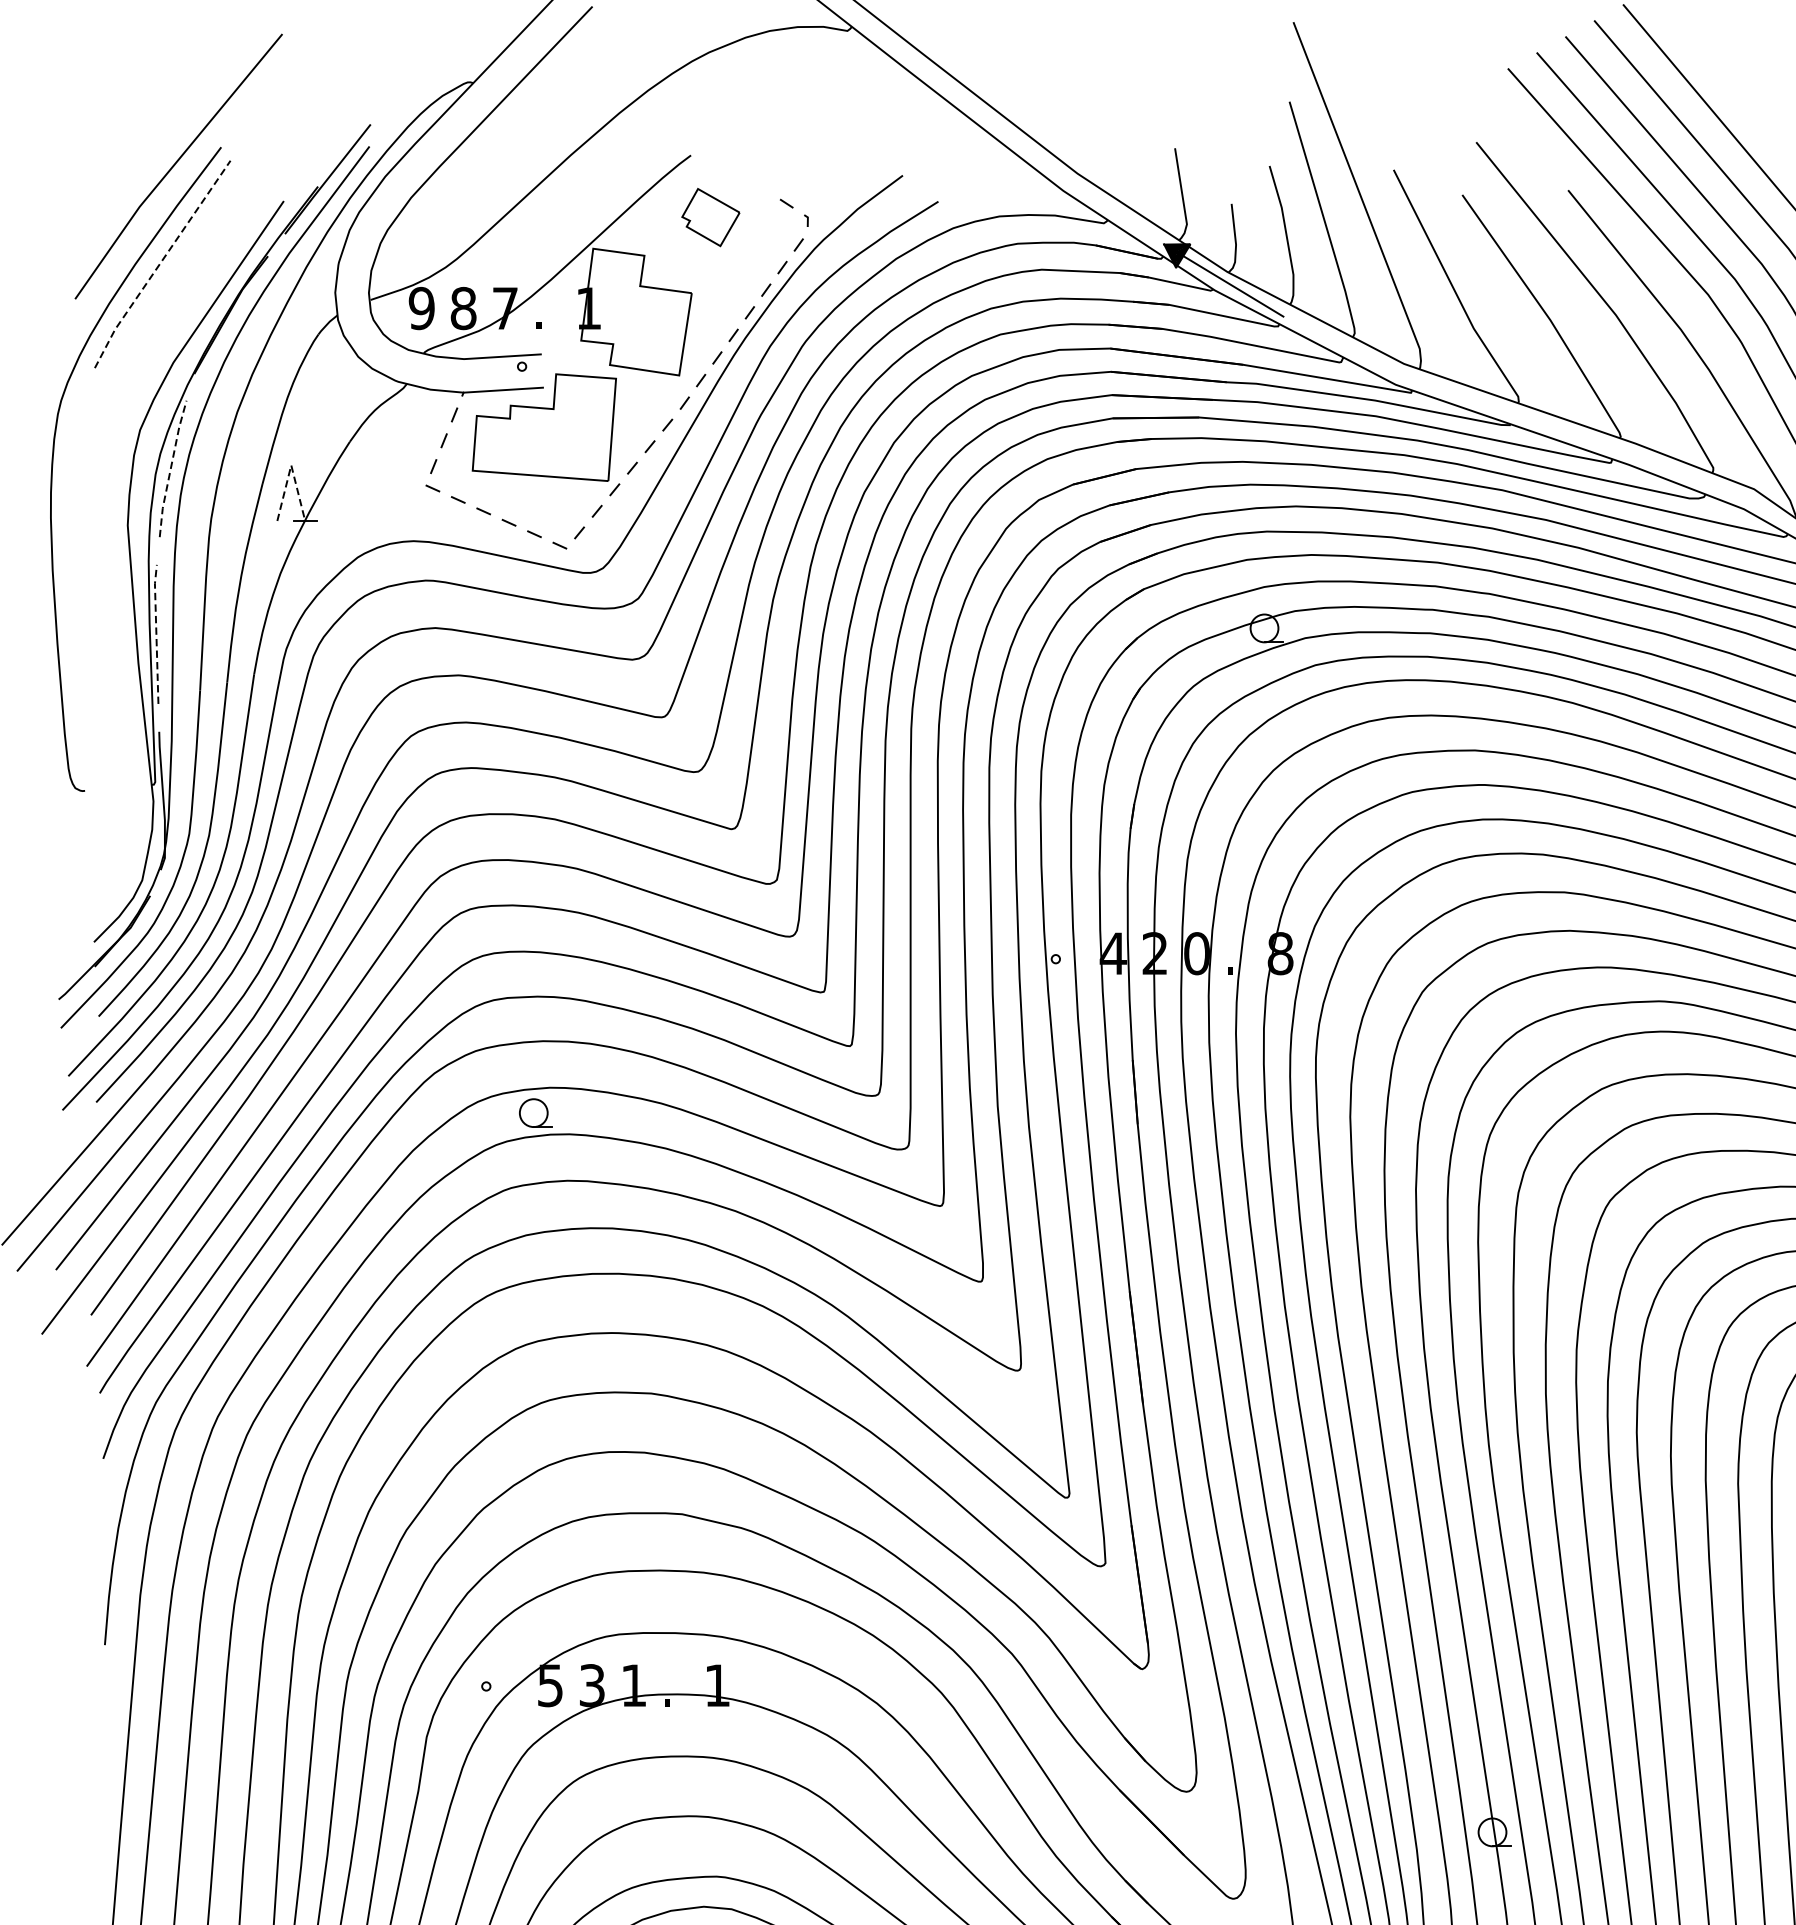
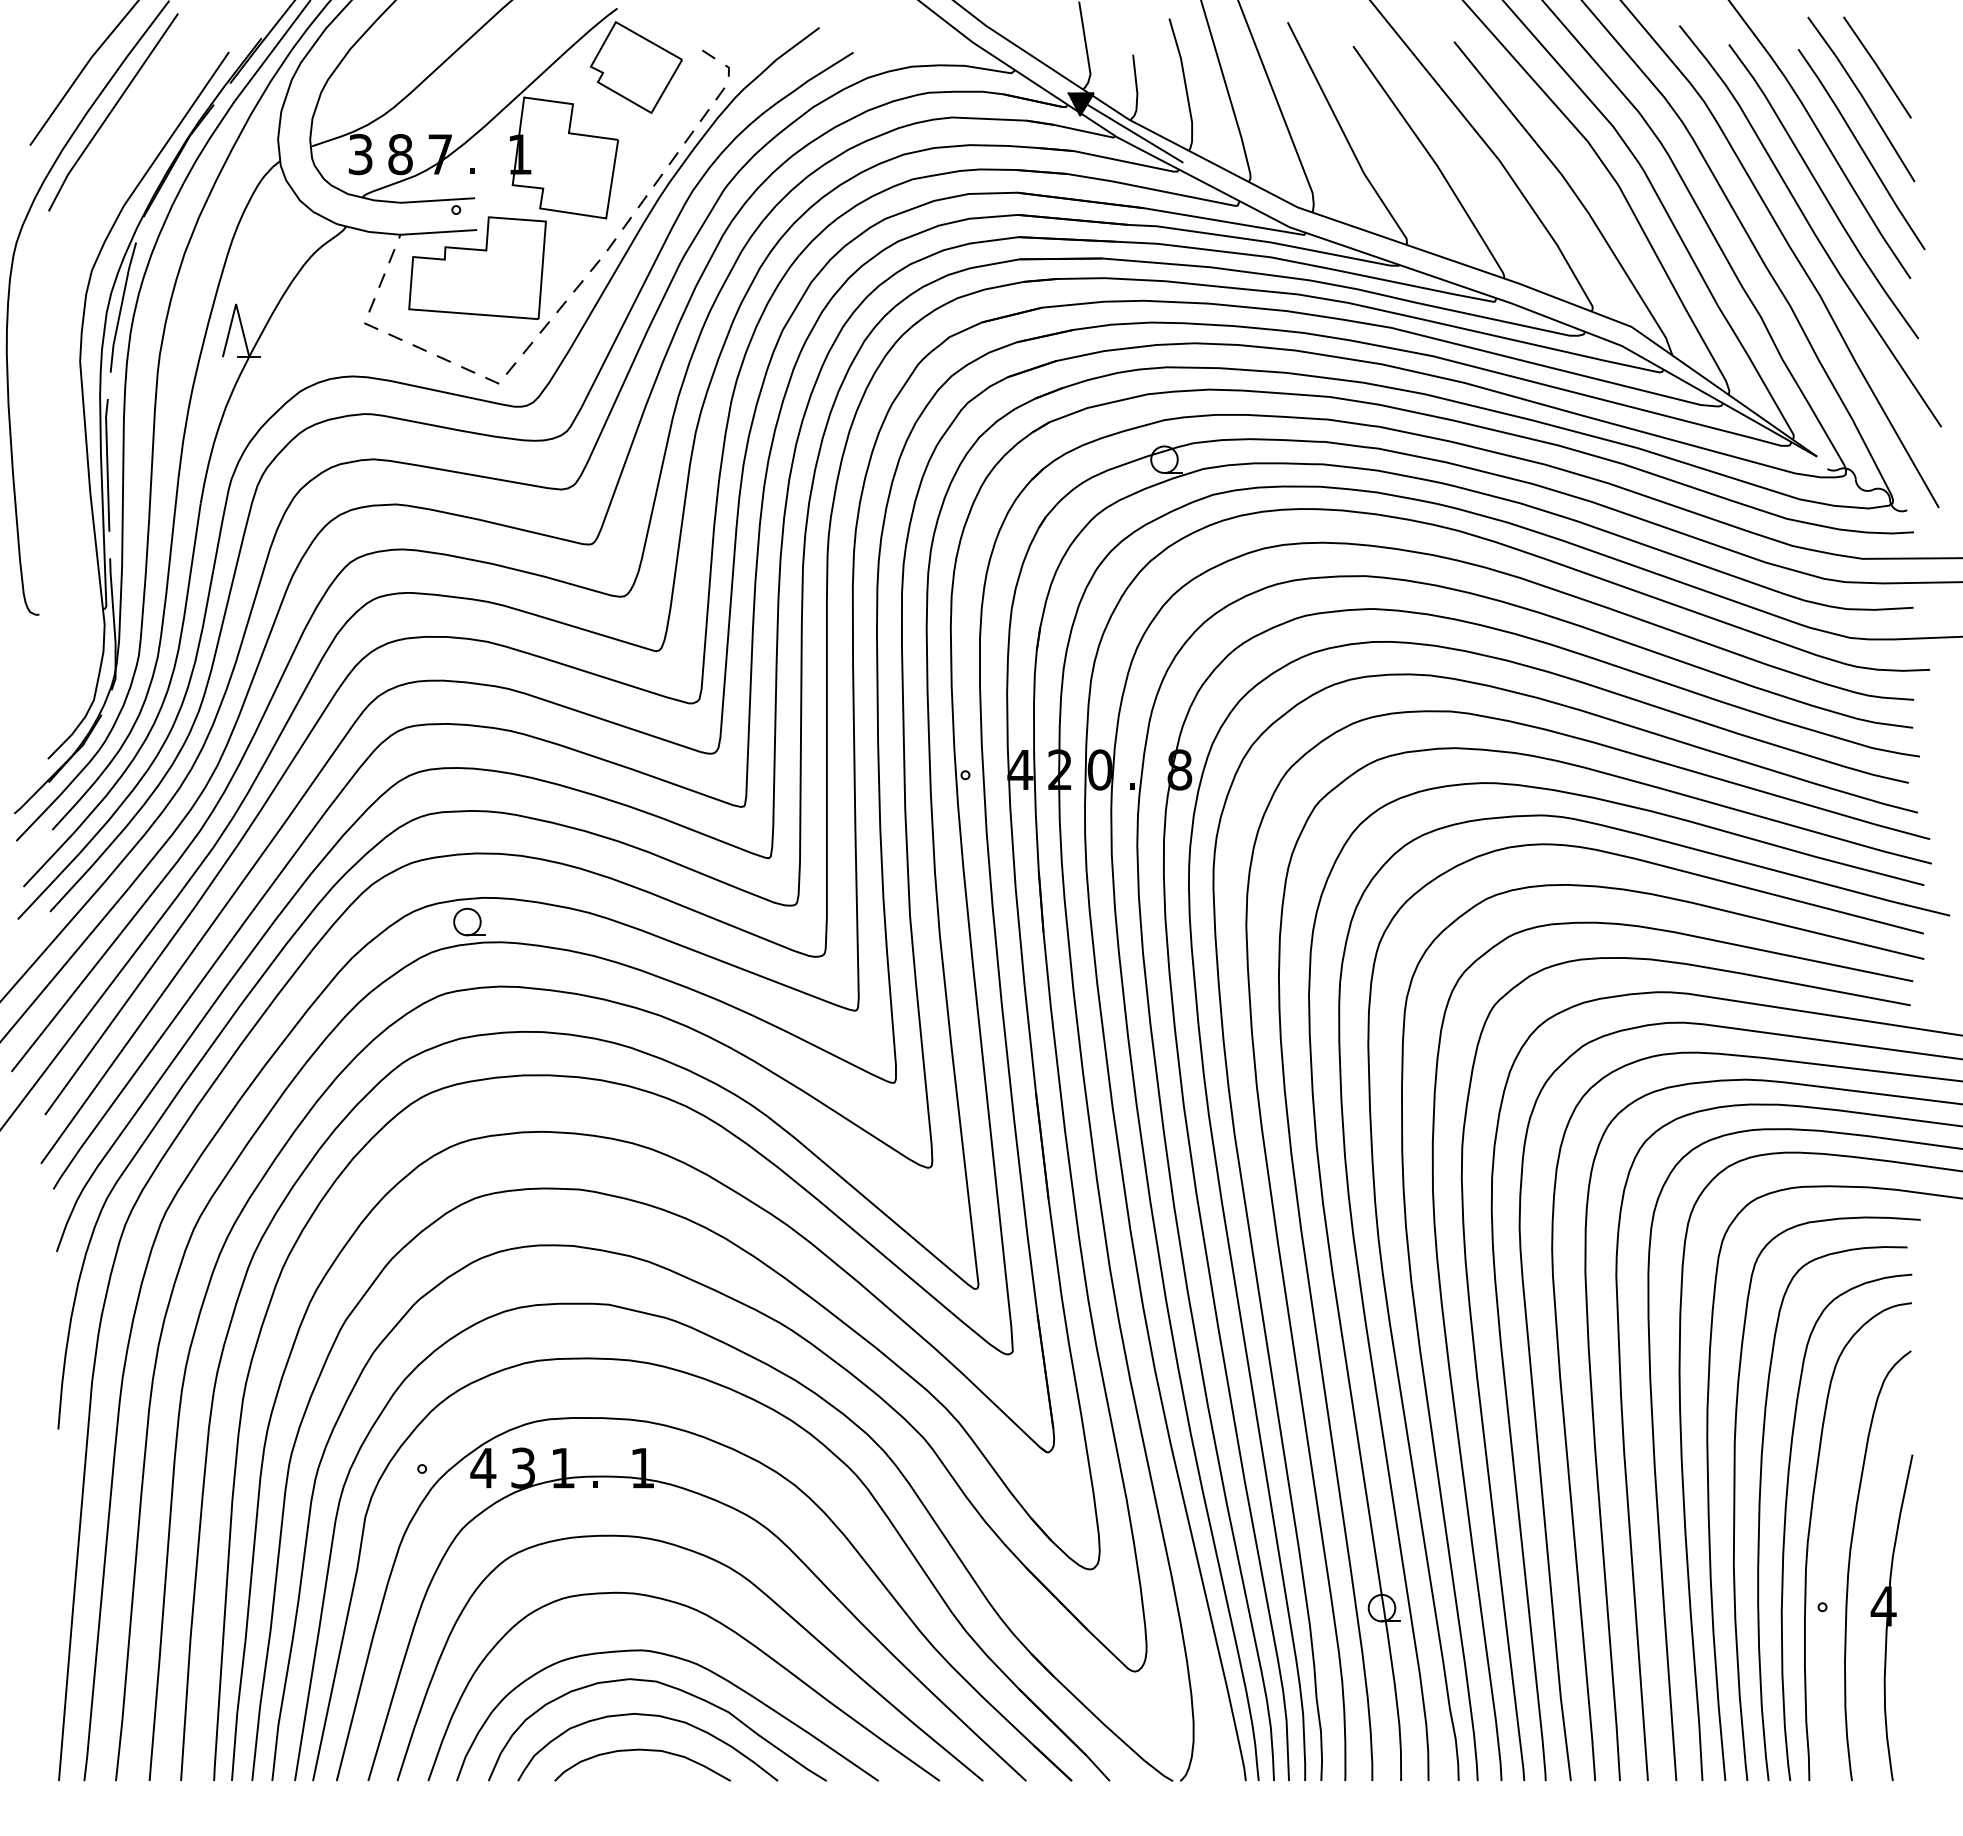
part: (711, 217) -> (636, 67), size x1.67
line: (160, 263) -> (111, 111), dashed -> solid
text: (421, 308) -> (360, 154), 9 -> 3
line: (291, 465) -> (236, 304), dashed -> solid
line: (171, 468) -> (121, 307), dashed -> solid
line: (156, 632) -> (107, 463), dashed -> solid
text: (550, 1685) -> (483, 1468), 5 -> 4

